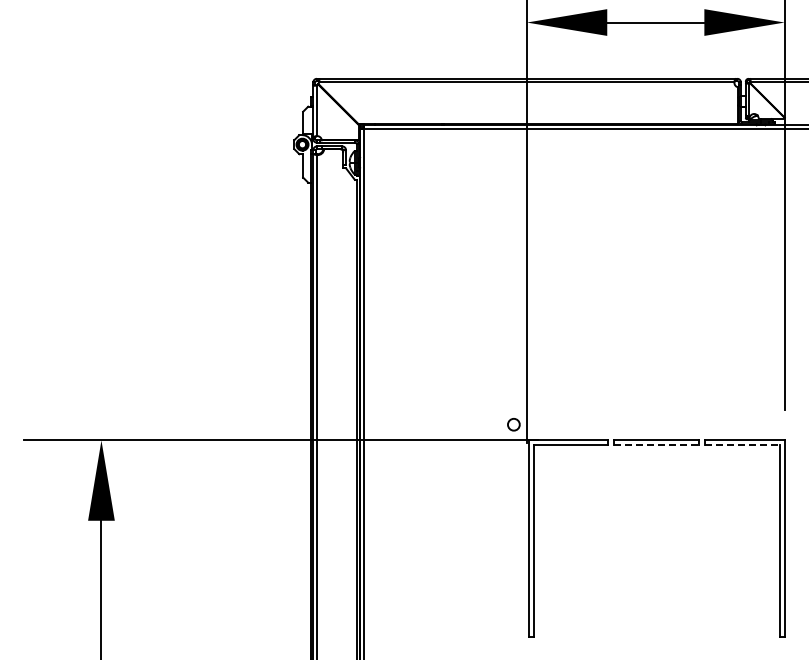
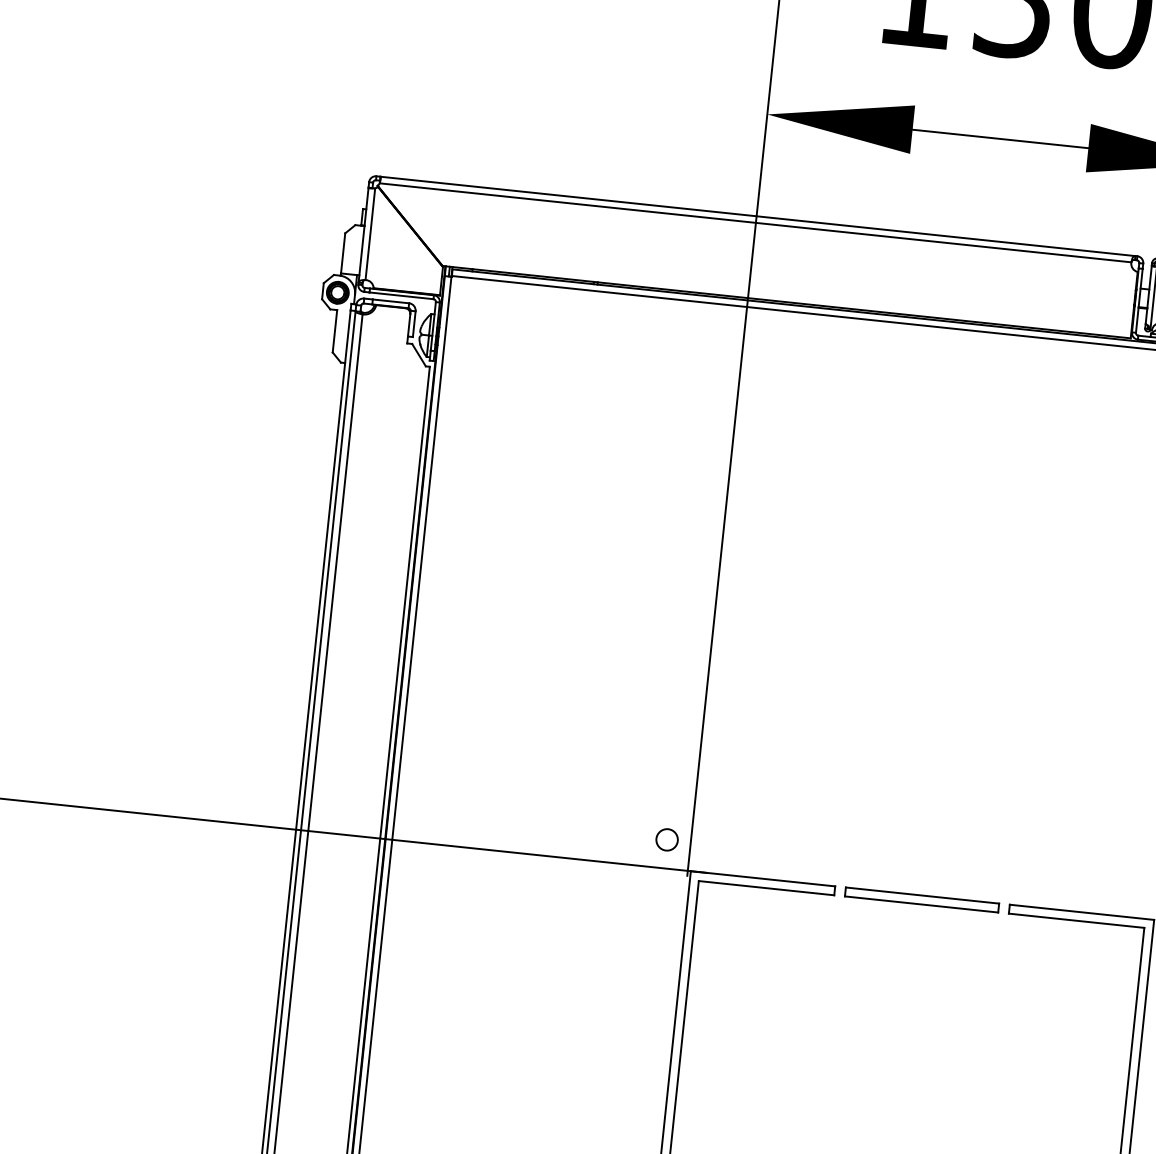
line: (657, 445) -> (923, 904), dashed -> solid
line: (742, 445) -> (1076, 920), dashed -> solid

